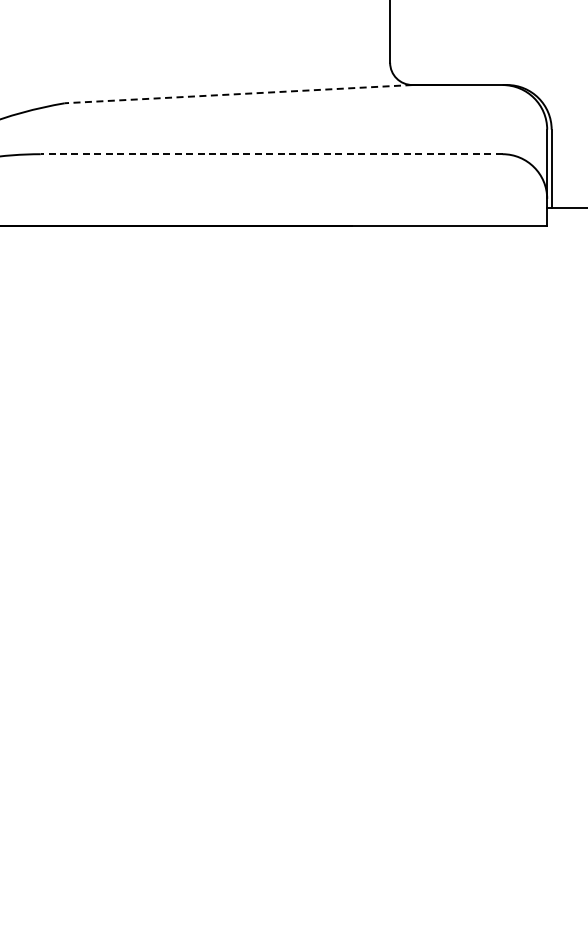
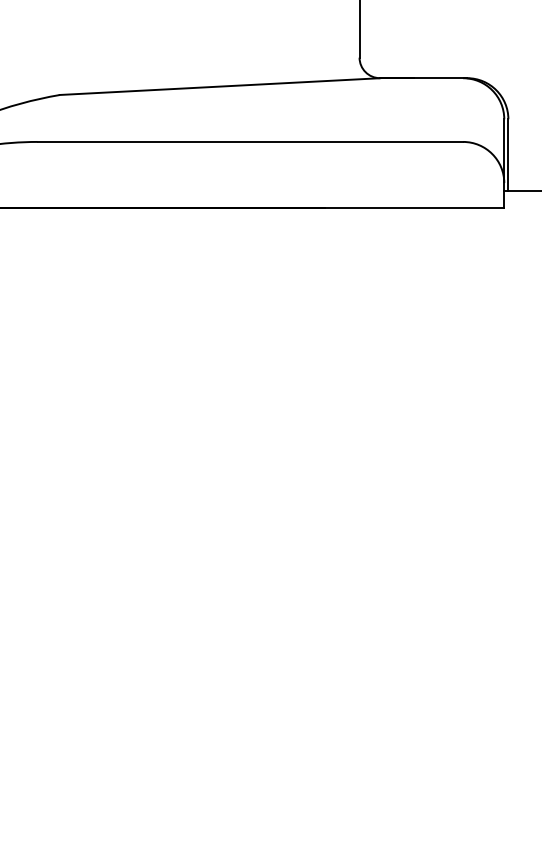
line: (238, 94) -> (219, 86), dashed -> solid
line: (271, 154) -> (250, 142), dashed -> solid

